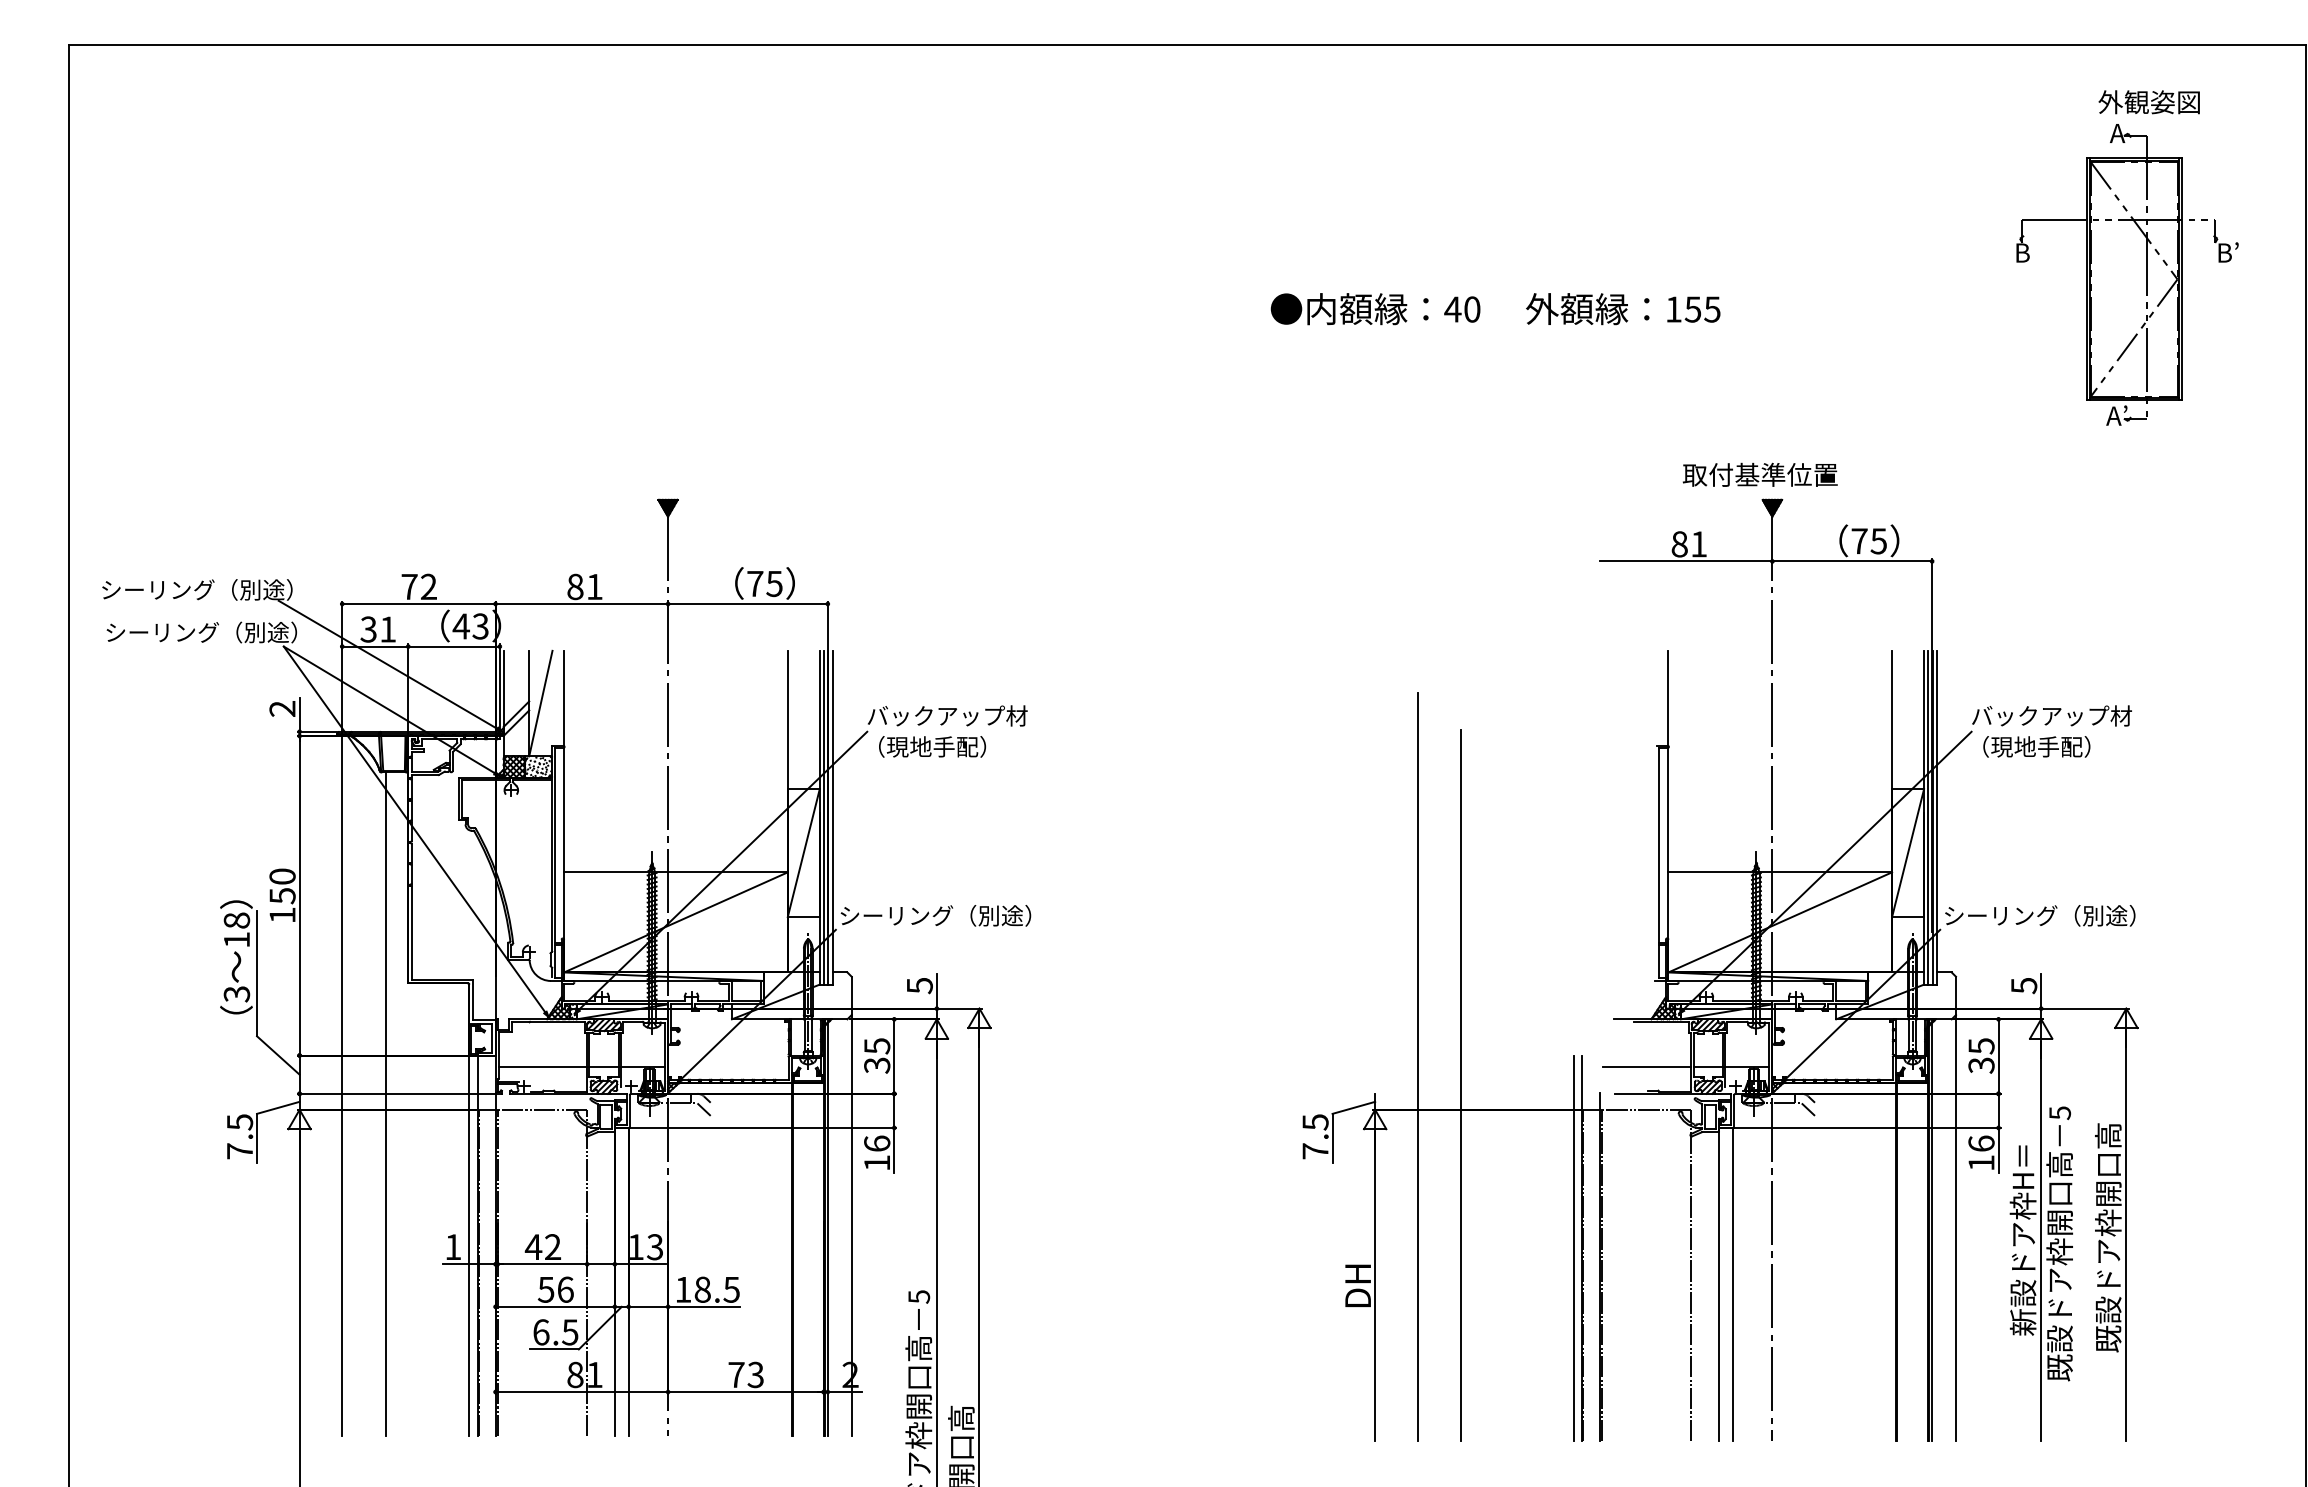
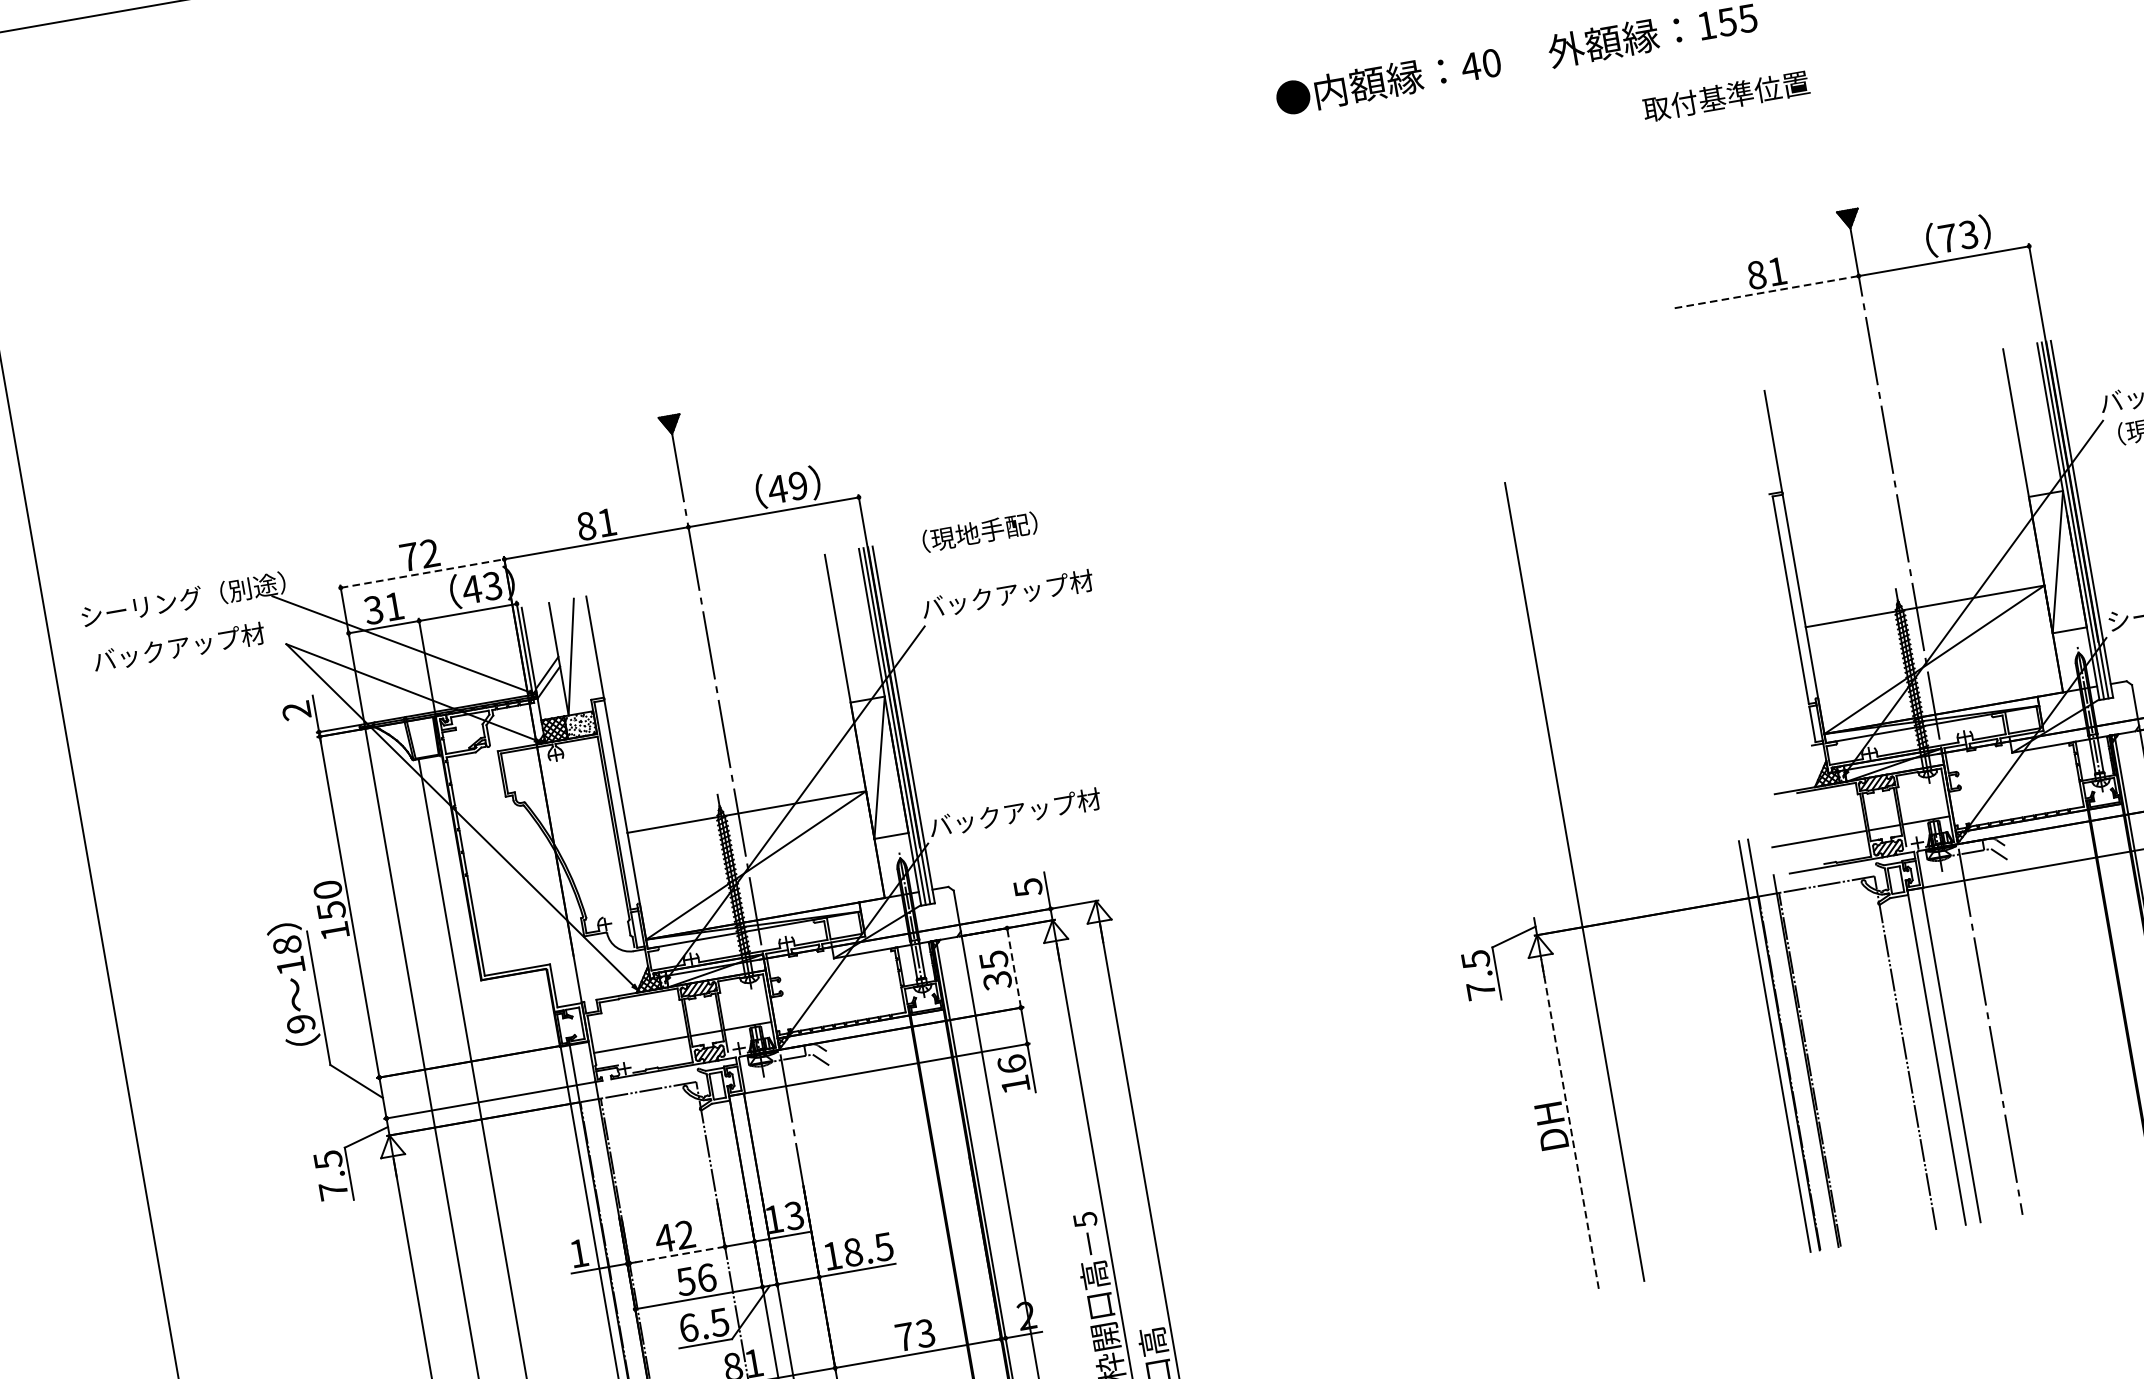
text: (1759, 474) -> (1725, 96), moved
text: (1878, 540) -> (1968, 234), 75 -> 73
line: (1686, 561) -> (1767, 292), solid -> dashed
text: (764, 583) -> (787, 487), 75 -> 49
line: (418, 604) -> (422, 574), solid -> dashed
text: (201, 632) -> (195, 644), シーリング（別途） -> バックアップ材
text: (932, 746) -> (979, 531), moved
text: (935, 915) -> (1031, 809), シーリング（別途） -> バックアップ材
text: (237, 994) -> (301, 1024), 3 -> 9
line: (894, 1056) -> (1014, 967), solid -> dashed
line: (1461, 1085) -> (1624, 893), removed
line: (542, 1264) -> (677, 1255), solid -> dashed
line: (1375, 1286) -> (1570, 1123), solid -> dashed

